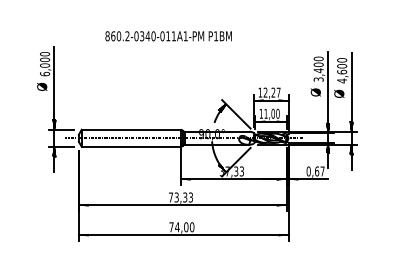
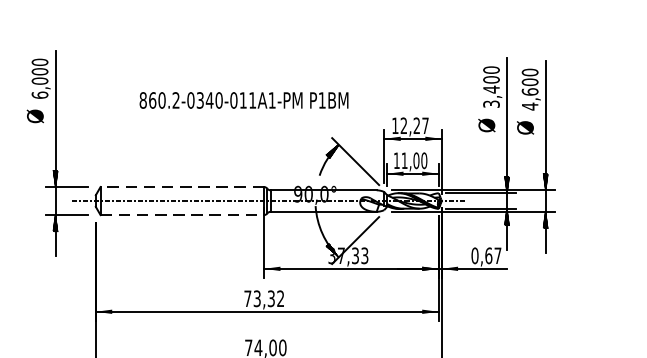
text: (168, 36) -> (243, 100), moved
line: (131, 129) -> (182, 186), solid -> dashed
line: (131, 146) -> (182, 214), solid -> dashed
text: (190, 197) -> (280, 298), 73,33 -> 73,32

